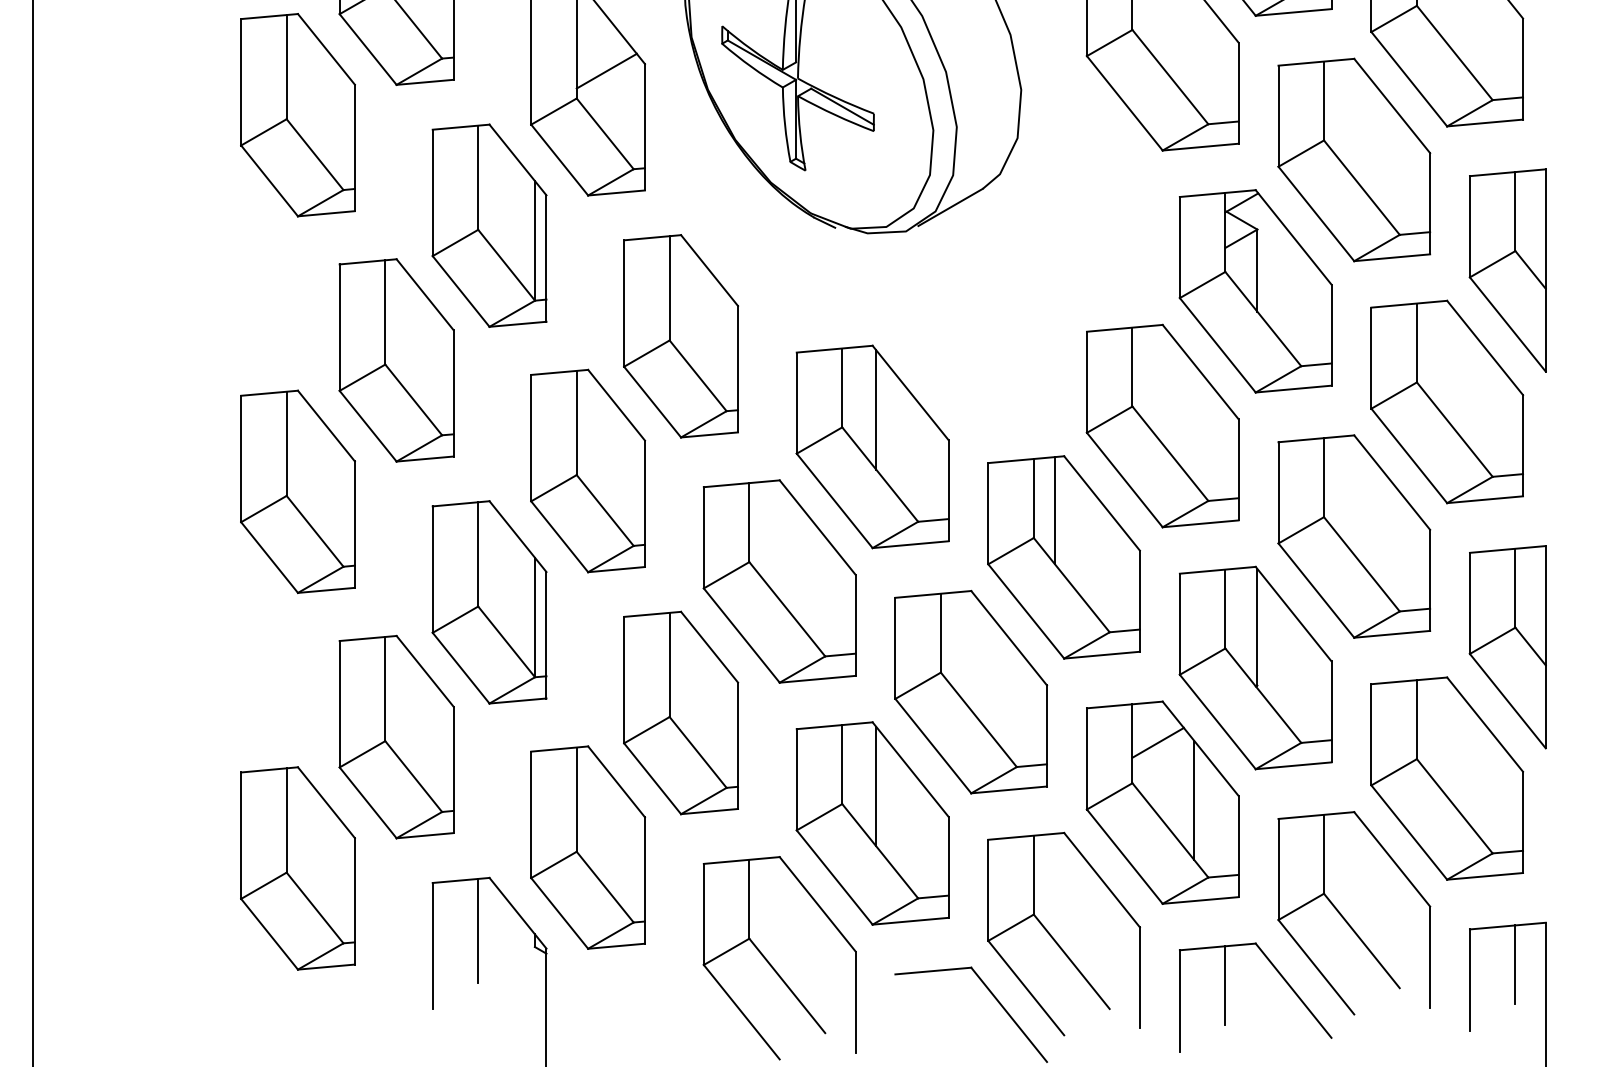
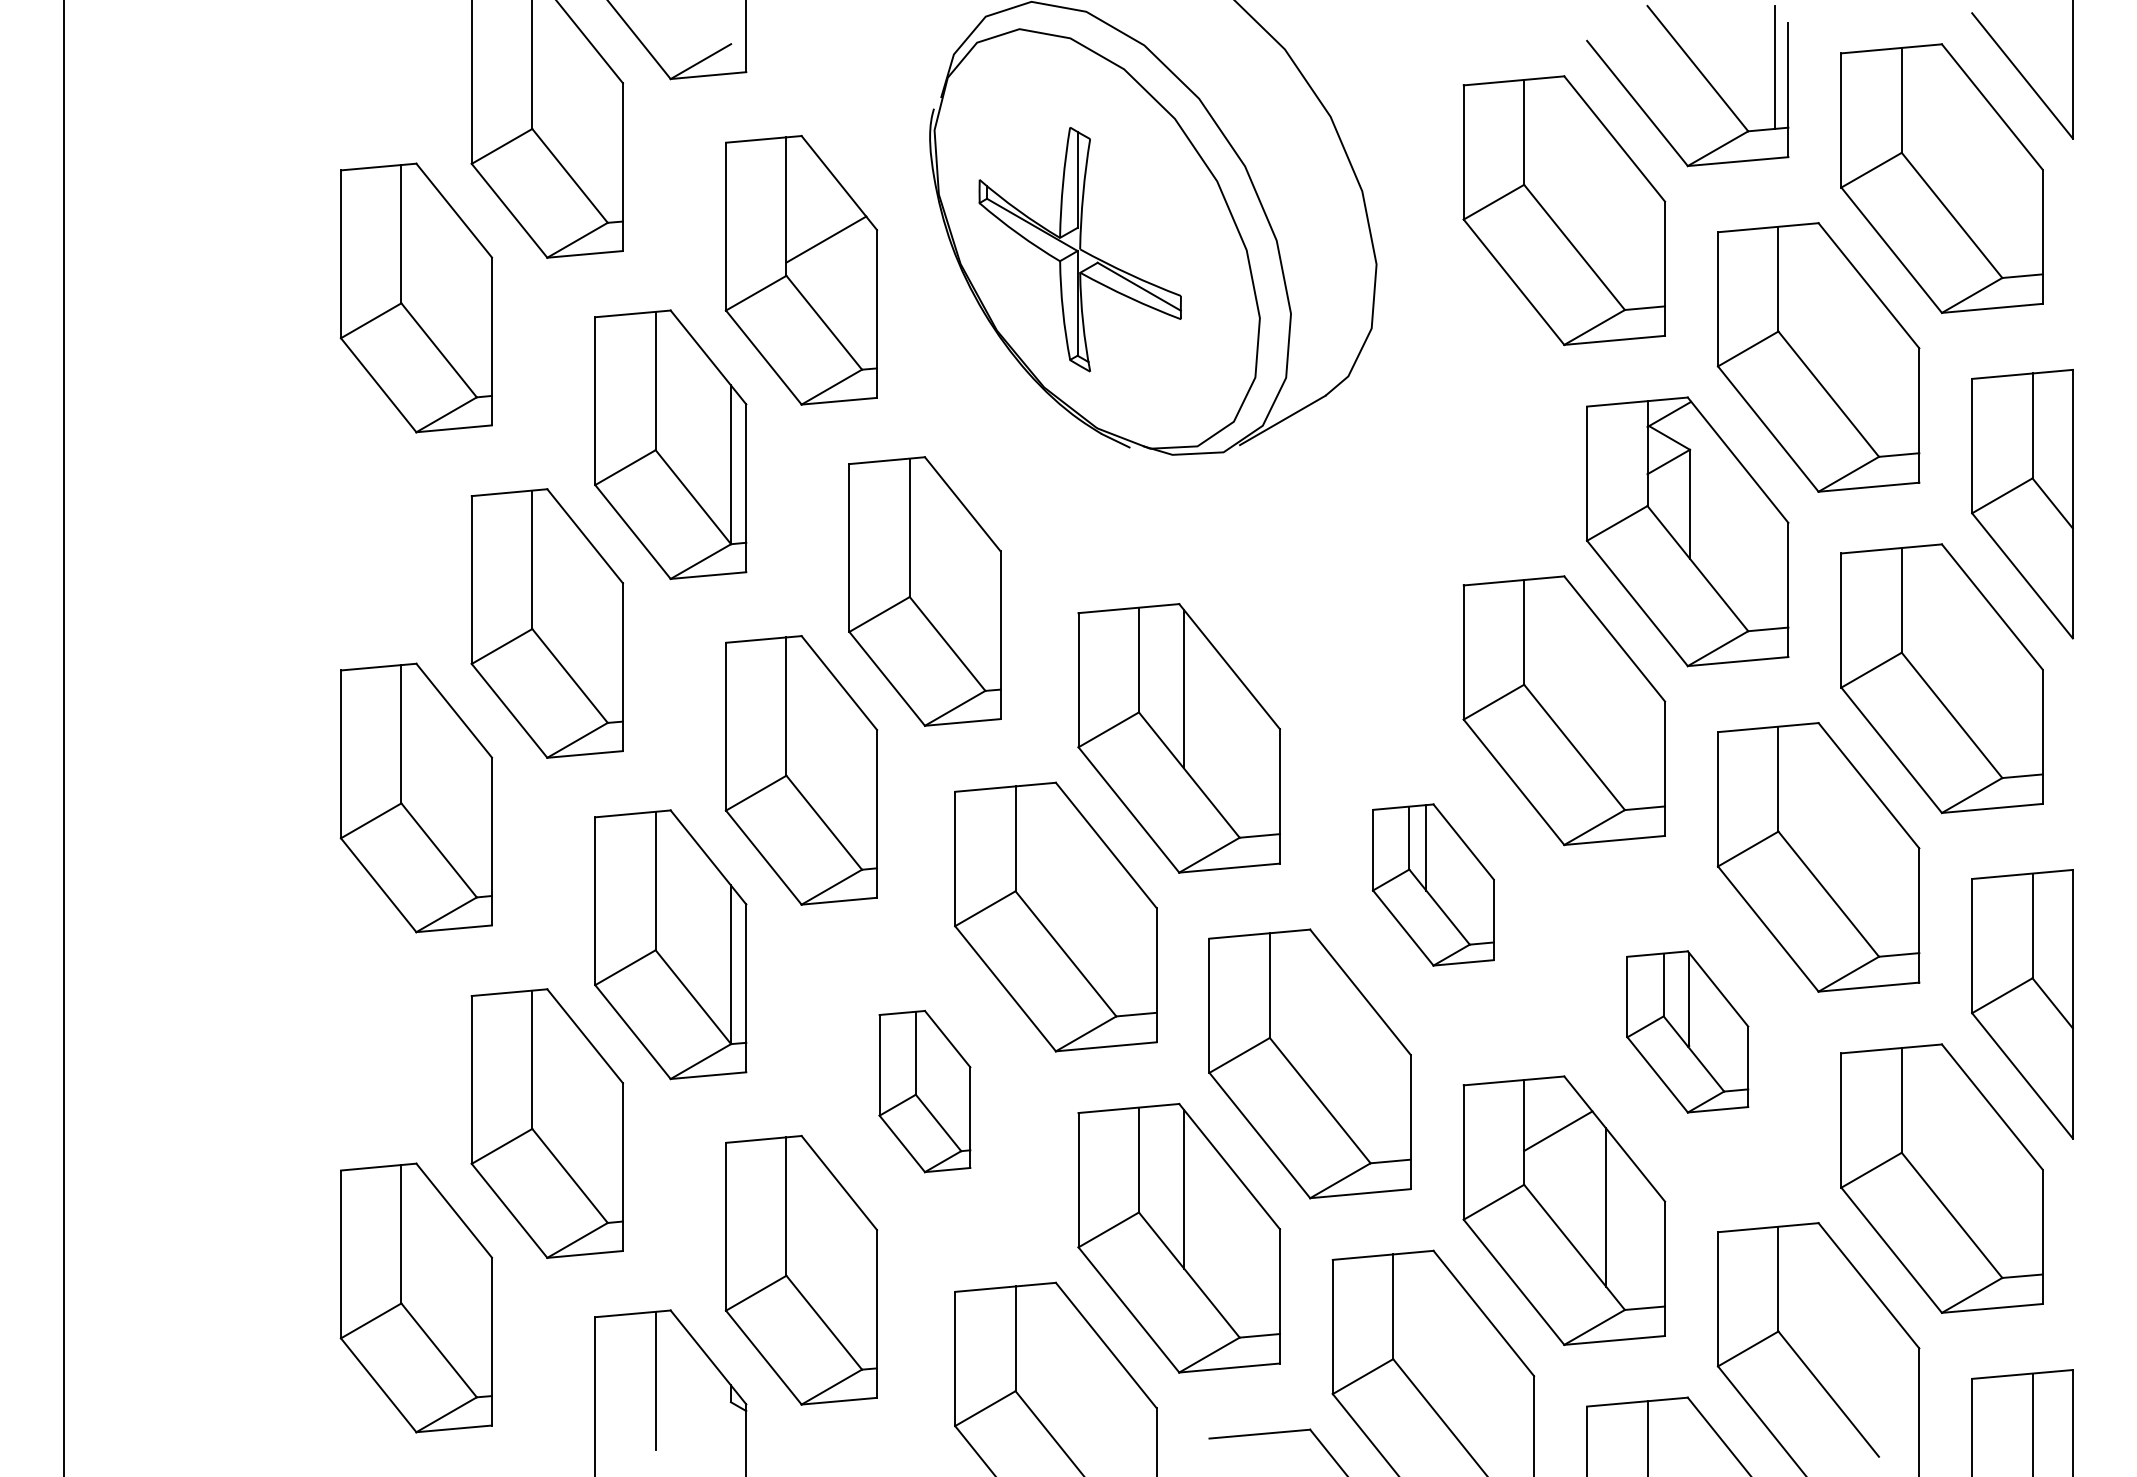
part: (1064, 557) -> (1433, 884), size x0.6
part: (1255, 667) -> (1687, 1031), size x0.6
part: (680, 712) -> (924, 1091), size x0.6

